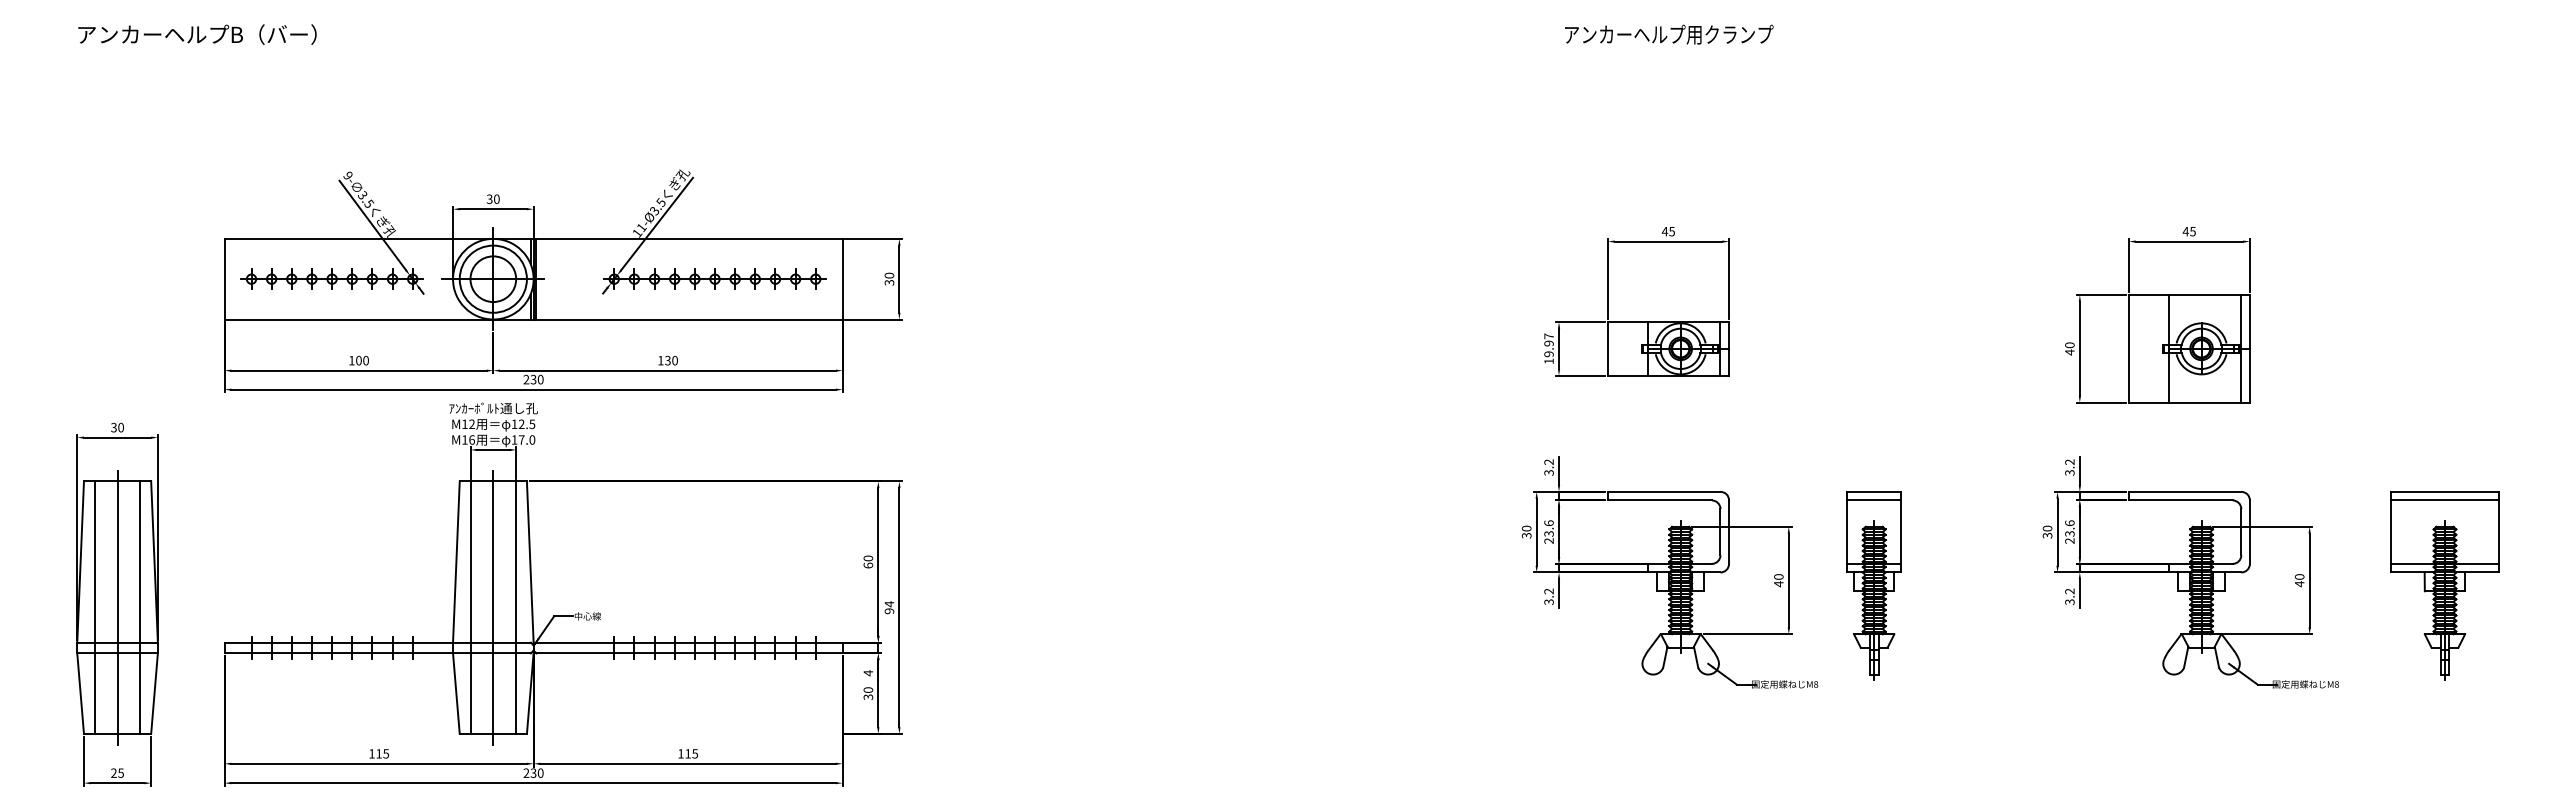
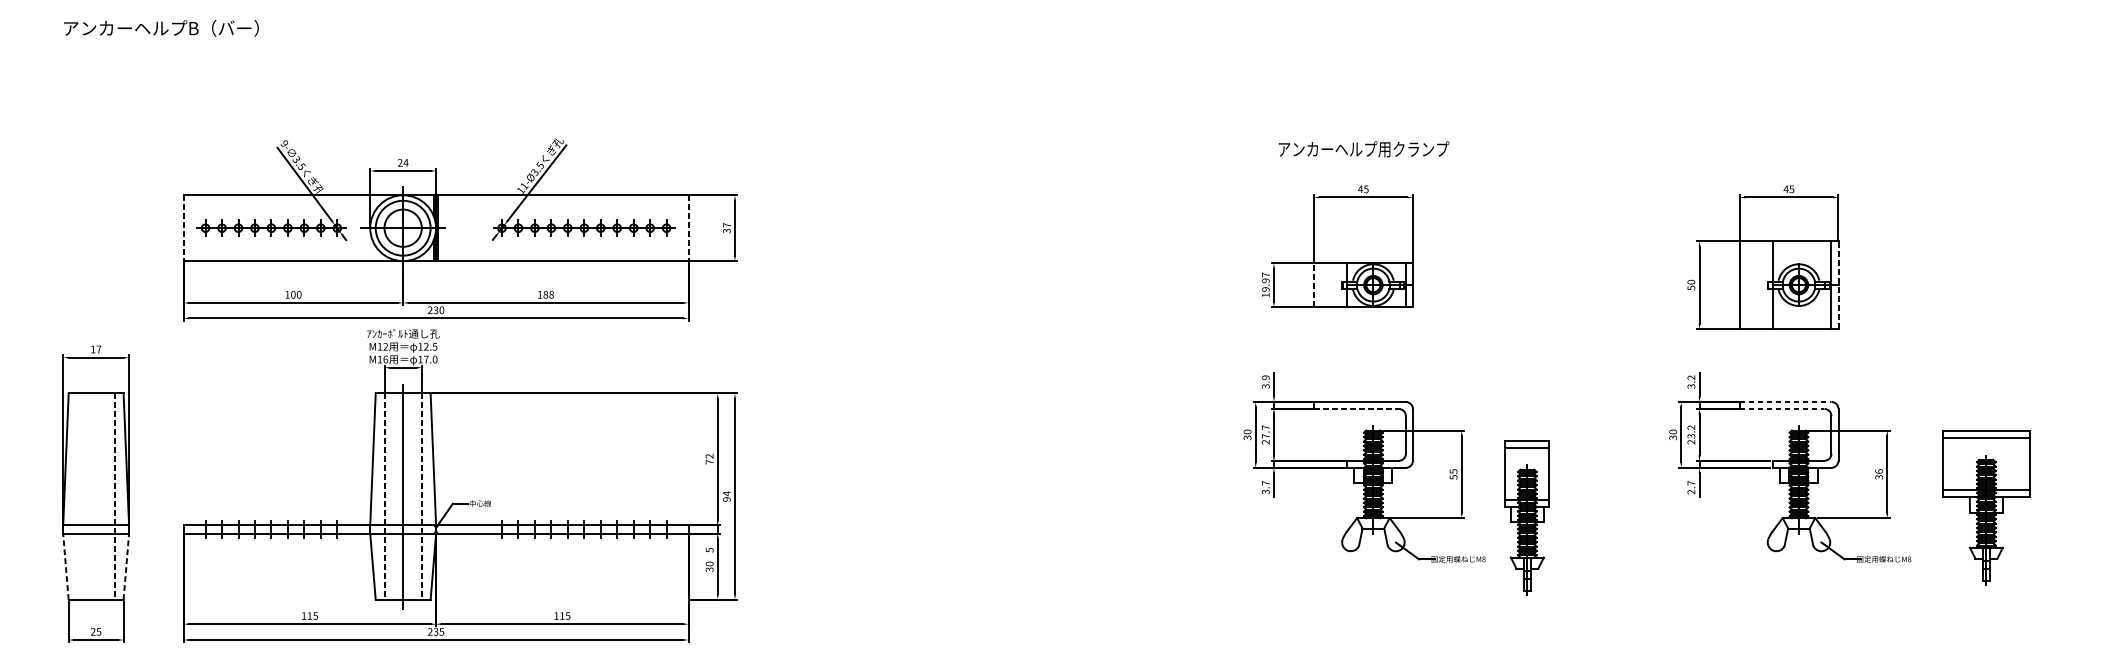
text: (1669, 34) -> (1364, 149), moved
text: (492, 199) -> (402, 163), 30 -> 24
text: (889, 275) -> (726, 225), 30 -> 37
line: (224, 279) -> (183, 228), solid -> dashed
line: (842, 279) -> (688, 228), solid -> dashed
line: (1608, 348) -> (1314, 284), solid -> dashed
line: (2249, 348) -> (1838, 284), solid -> dashed
text: (2069, 352) -> (1691, 288), 40 -> 50
text: (671, 360) -> (548, 294), 130 -> 188
text: (117, 427) -> (96, 349), 30 -> 17
text: (1549, 462) -> (1266, 377), 3.2 -> 3.9
line: (2185, 491) -> (1785, 401), solid -> dashed
line: (1660, 500) -> (1356, 409), solid -> dashed
line: (2180, 500) -> (1781, 409), solid -> dashed
text: (2069, 523) -> (1691, 427), 23.6 -> 23.2
text: (1548, 528) -> (1265, 431), 23.6 -> 27.7
text: (868, 561) -> (709, 458), 60 -> 72
text: (1778, 580) -> (1453, 474), 40 -> 55
text: (2299, 580) -> (1878, 474), 40 -> 36
part: (1873, 585) -> (1526, 517), moved
part: (2444, 585) -> (1986, 507), moved
text: (1548, 591) -> (1265, 483), 3.2 -> 3.7
text: (2069, 596) -> (1691, 487), 3.2 -> 2.7
line: (94, 607) -> (77, 496), removed
line: (117, 607) -> (96, 496), removed
line: (140, 608) -> (114, 497), solid -> dashed
line: (470, 608) -> (384, 497), solid -> dashed
line: (516, 608) -> (422, 497), solid -> dashed
text: (868, 673) -> (709, 550), 4 -> 5
line: (80, 693) -> (65, 566), solid -> dashed
line: (154, 693) -> (126, 566), solid -> dashed
text: (540, 772) -> (441, 631), 230 -> 235

